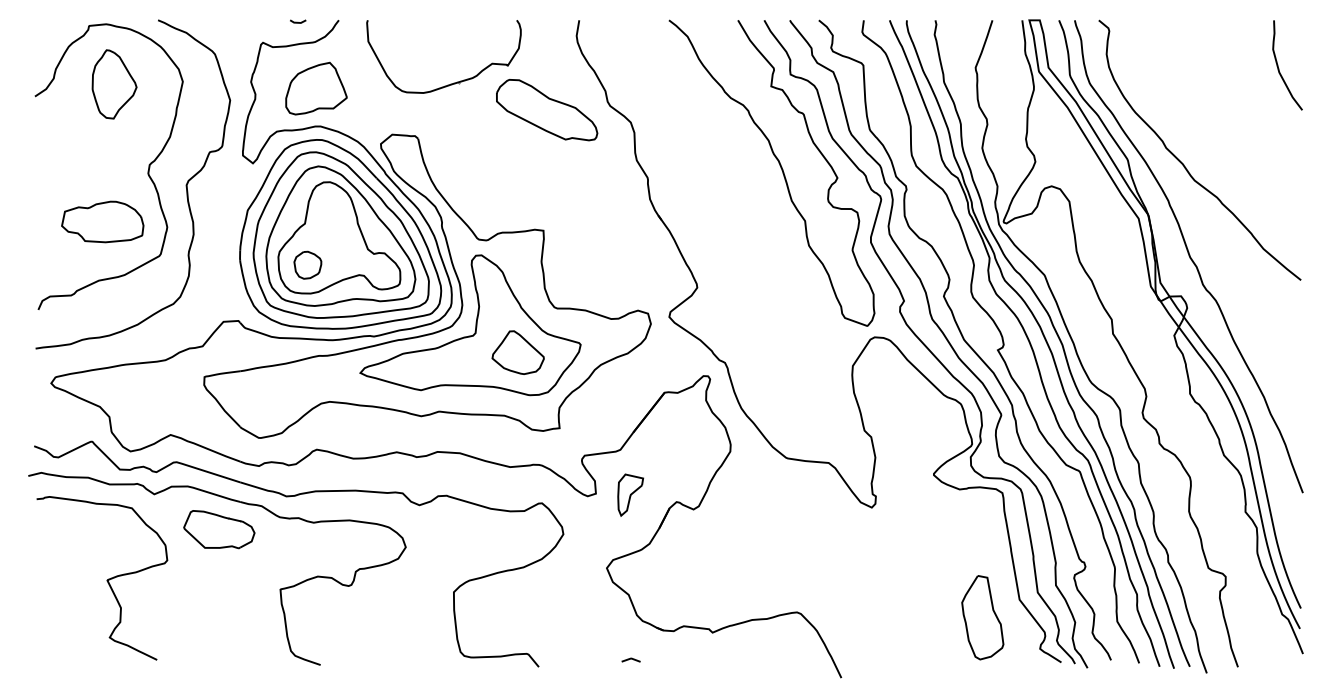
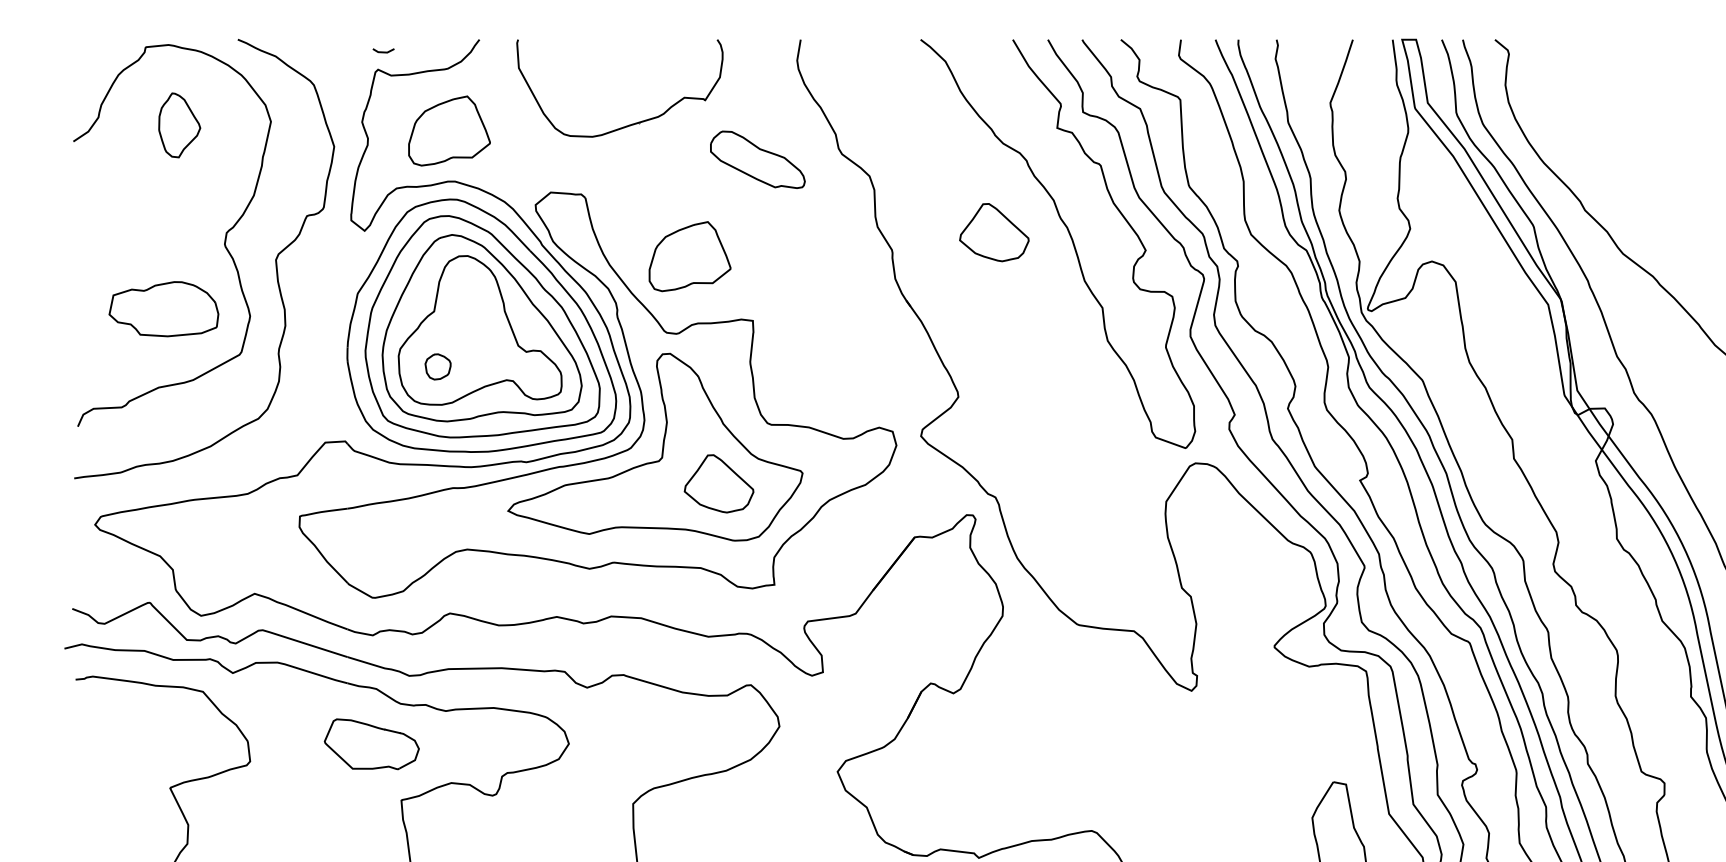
line: (297, 21) -> (382, 50), moved
part: (114, 84) -> (179, 125), size x0.7
part: (547, 110) -> (758, 160), size x0.7
part: (723, 164) -> (993, 232), added
part: (496, 182) -> (690, 256), added
part: (307, 264) -> (437, 366), size x0.7
part: (630, 494) -> (869, 673), removed
part: (219, 529) -> (372, 744), moved

